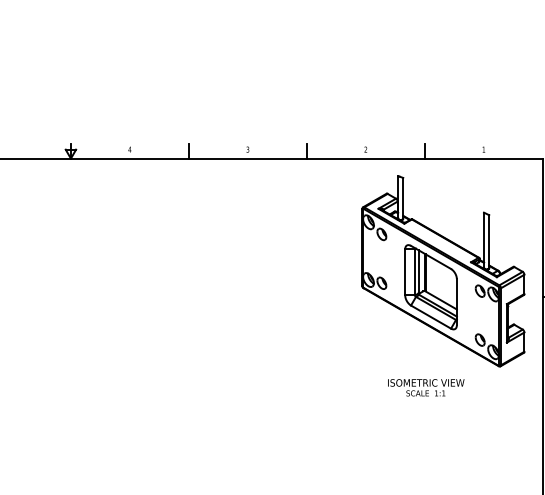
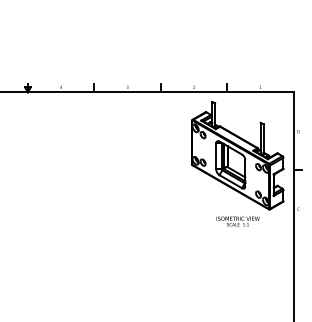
text: (425, 387) -> (237, 221), moved

